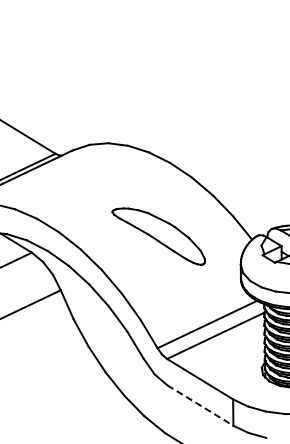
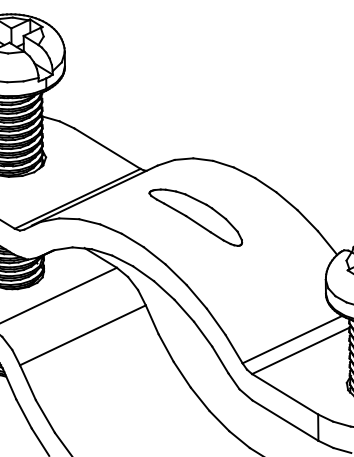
part: (158, 236) -> (195, 217), moved
line: (200, 405) -> (285, 420), dashed -> solid

